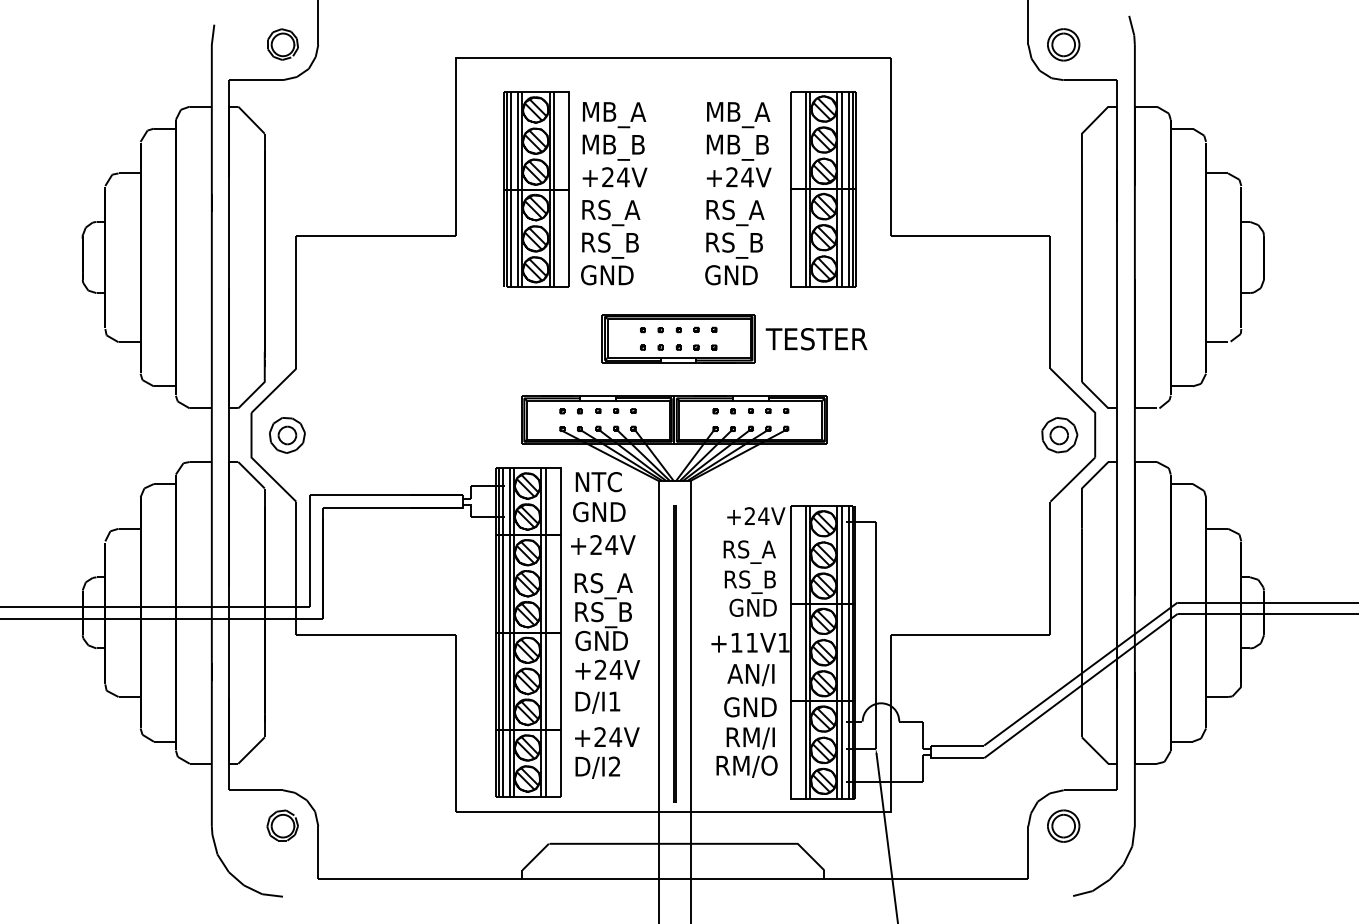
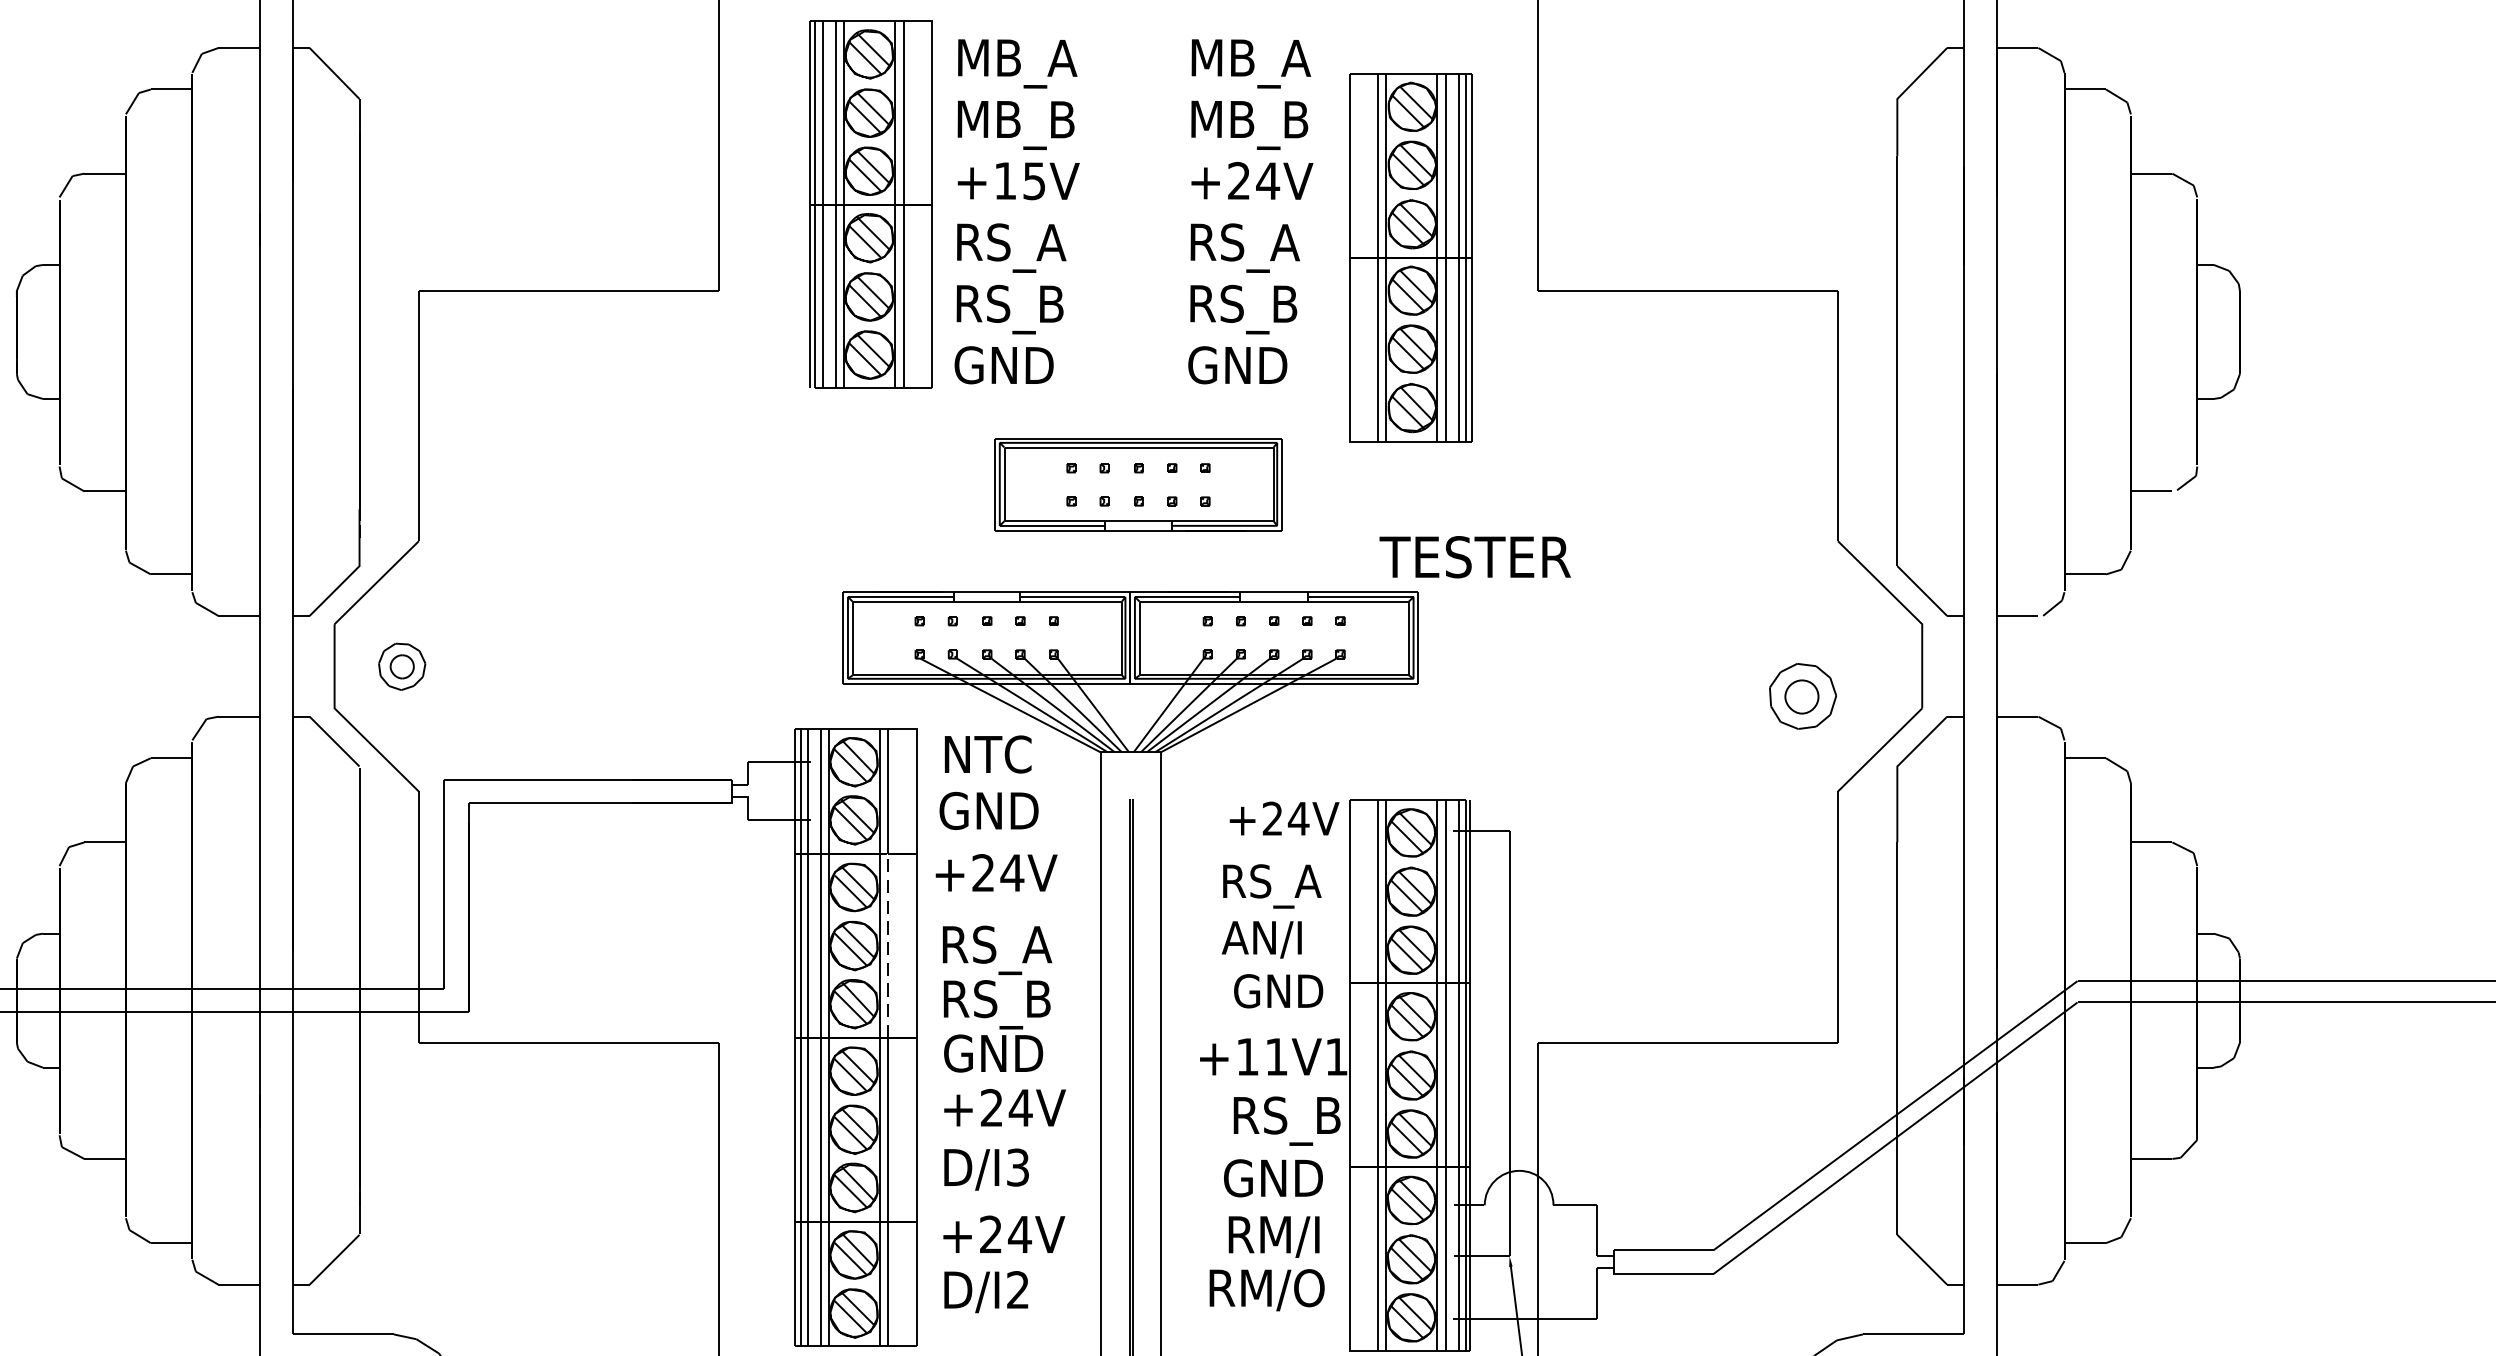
text: (615, 177) -> (1019, 181), +24V -> +15V
part: (823, 189) -> (1410, 258), moved
text: (816, 339) -> (1474, 557), moved
part: (287, 435) -> (402, 666), size x0.7
part: (1059, 435) -> (1802, 696), moved
line: (545, 577) -> (887, 934), solid -> dashed
text: (749, 581) -> (1271, 941), RS_B -> AN/I
text: (756, 676) -> (1284, 1120), AN/I -> RS_B
text: (614, 701) -> (1017, 1167), D/I1 -> D/I3

